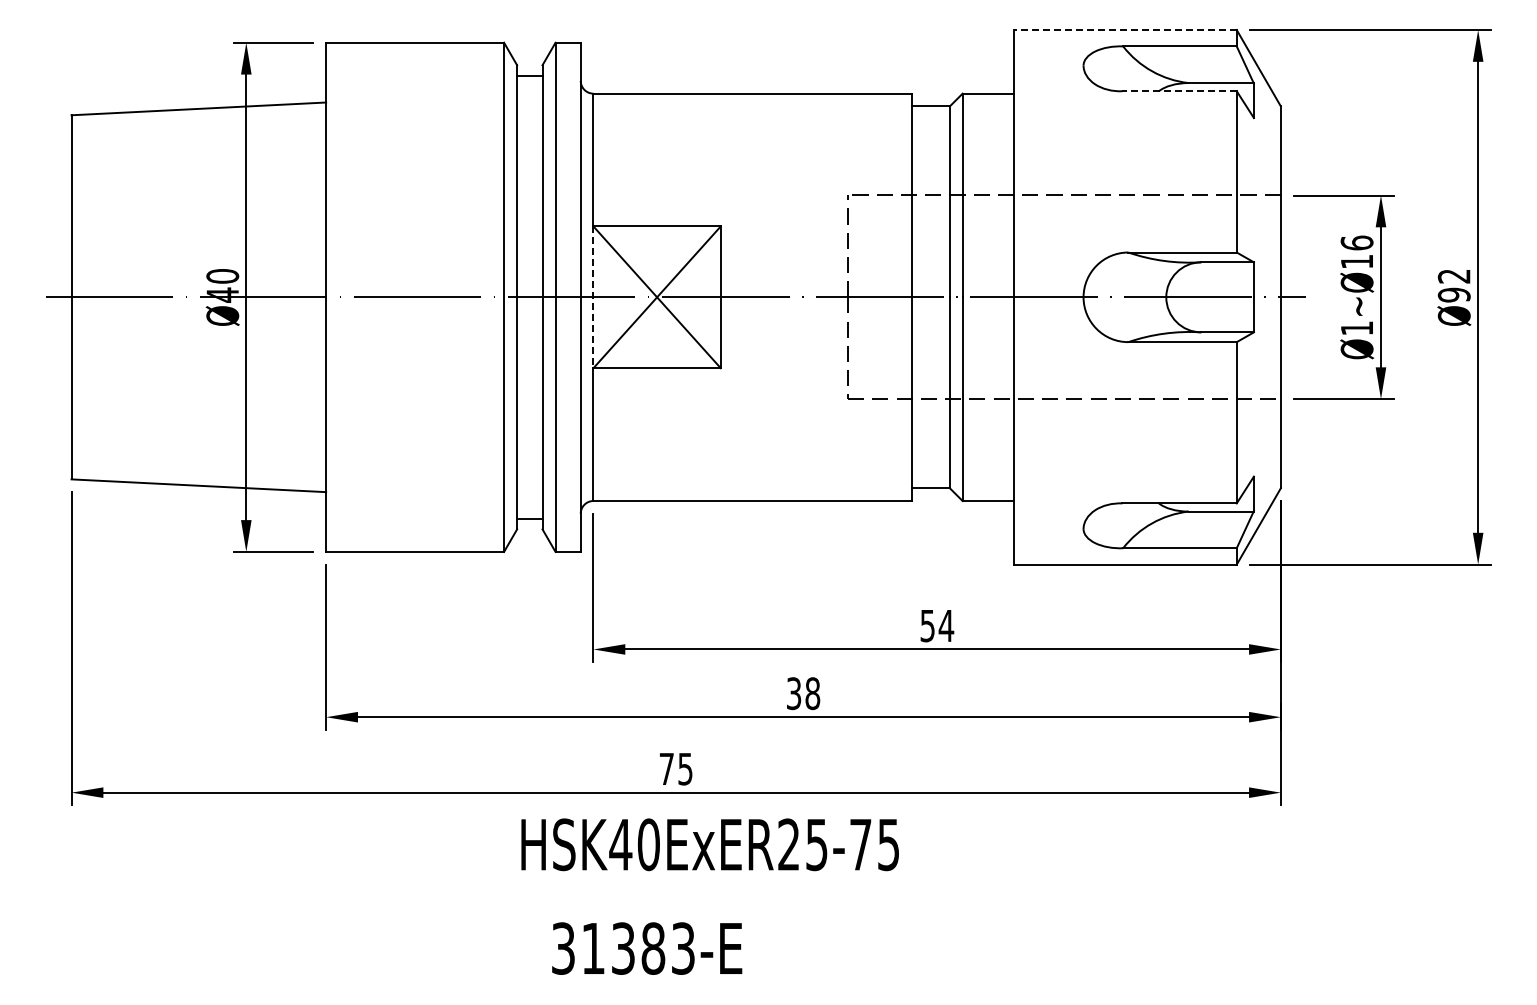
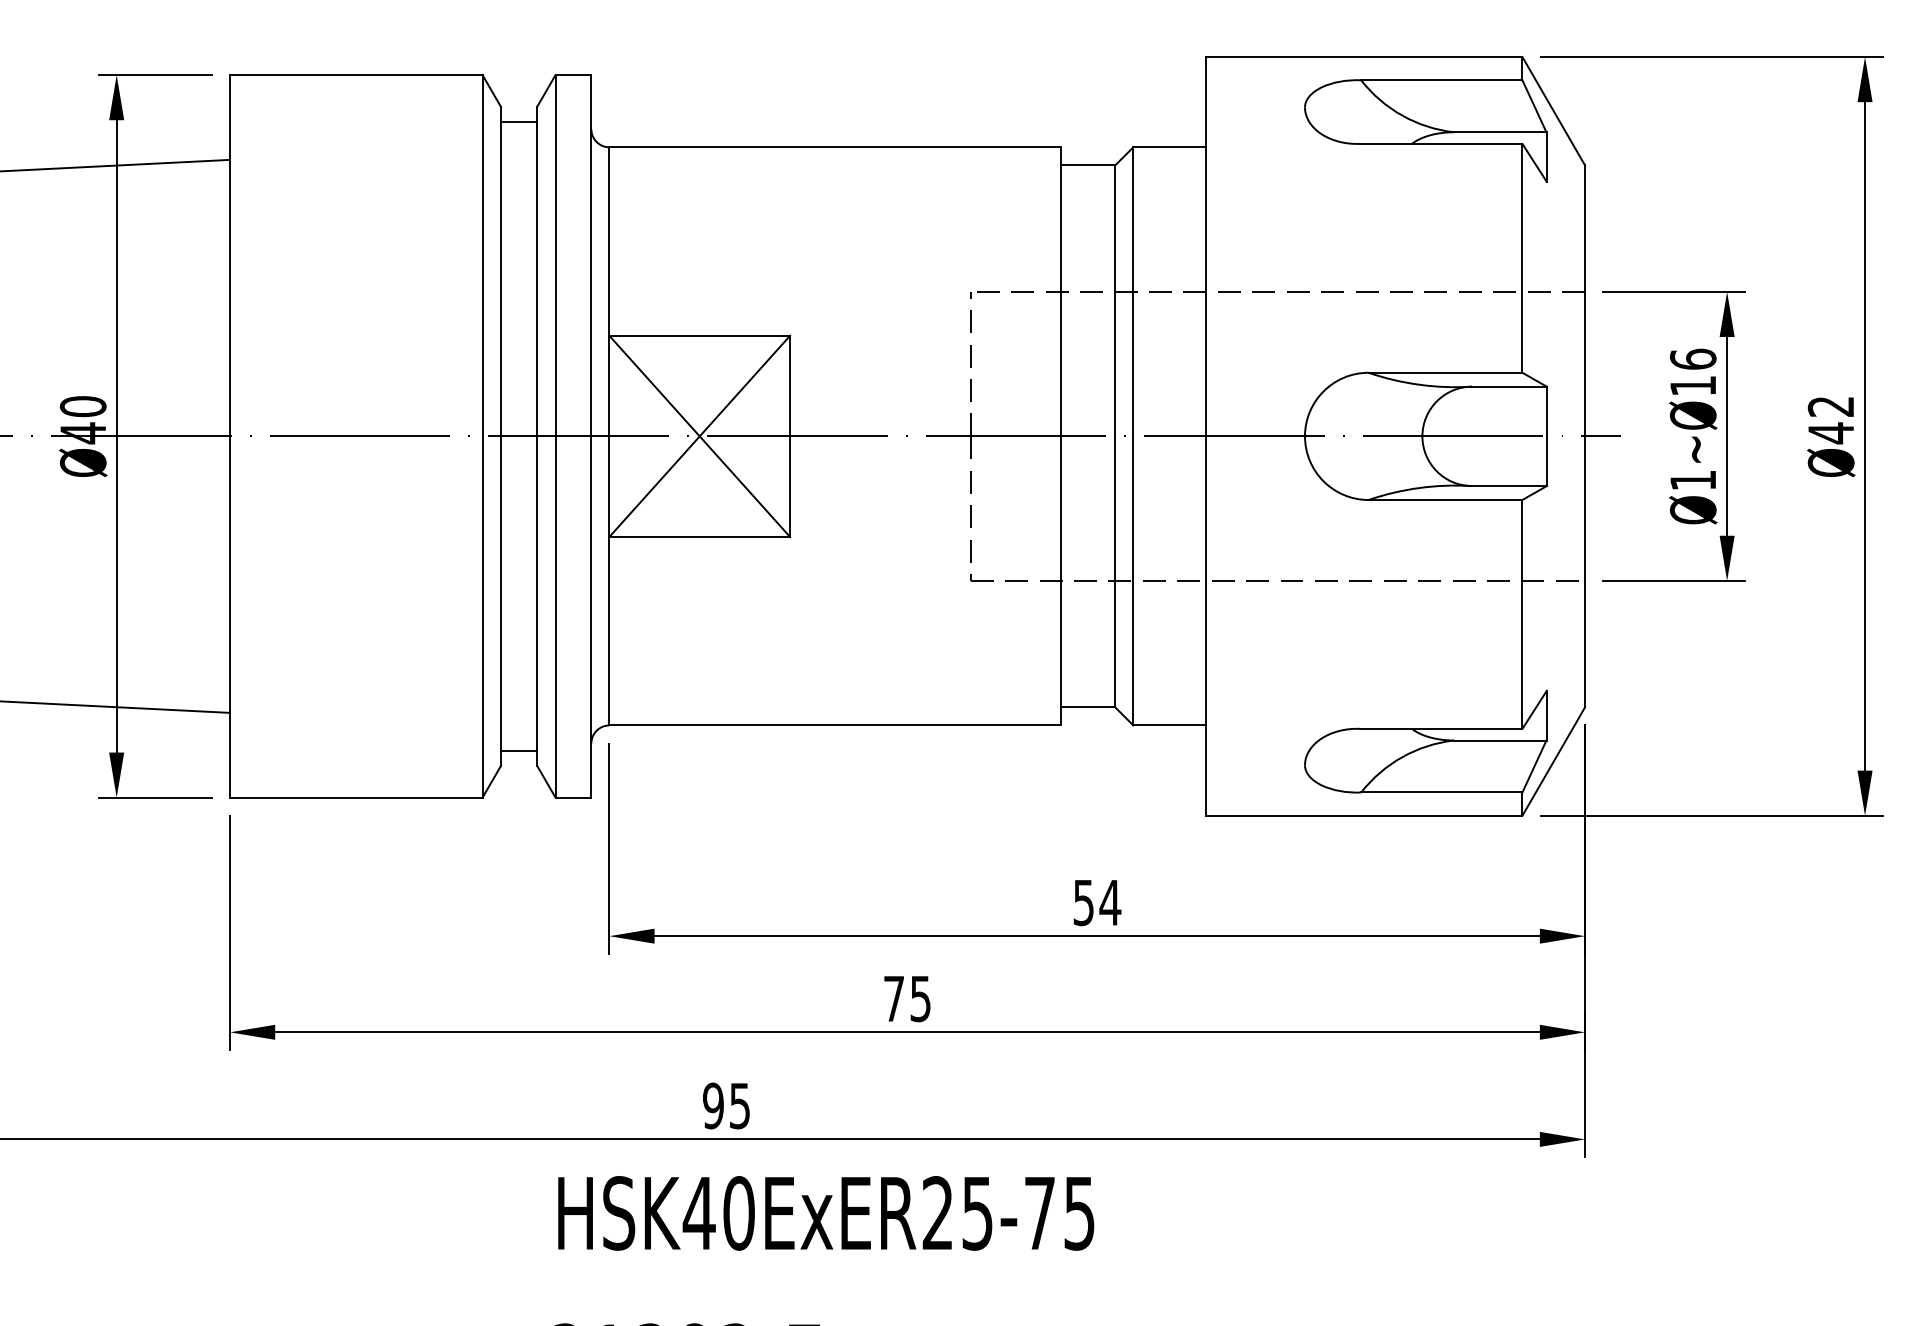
line: (1125, 30) -> (1364, 57), dashed -> solid
line: (1179, 91) -> (1441, 144), dashed -> solid
text: (1453, 294) -> (1830, 432), 92 -> 42
line: (593, 297) -> (609, 436), dashed -> solid
text: (803, 693) -> (907, 998), 38 -> 75
text: (666, 768) -> (713, 1105), 75 -> 95
text: (709, 844) -> (825, 1212), moved

